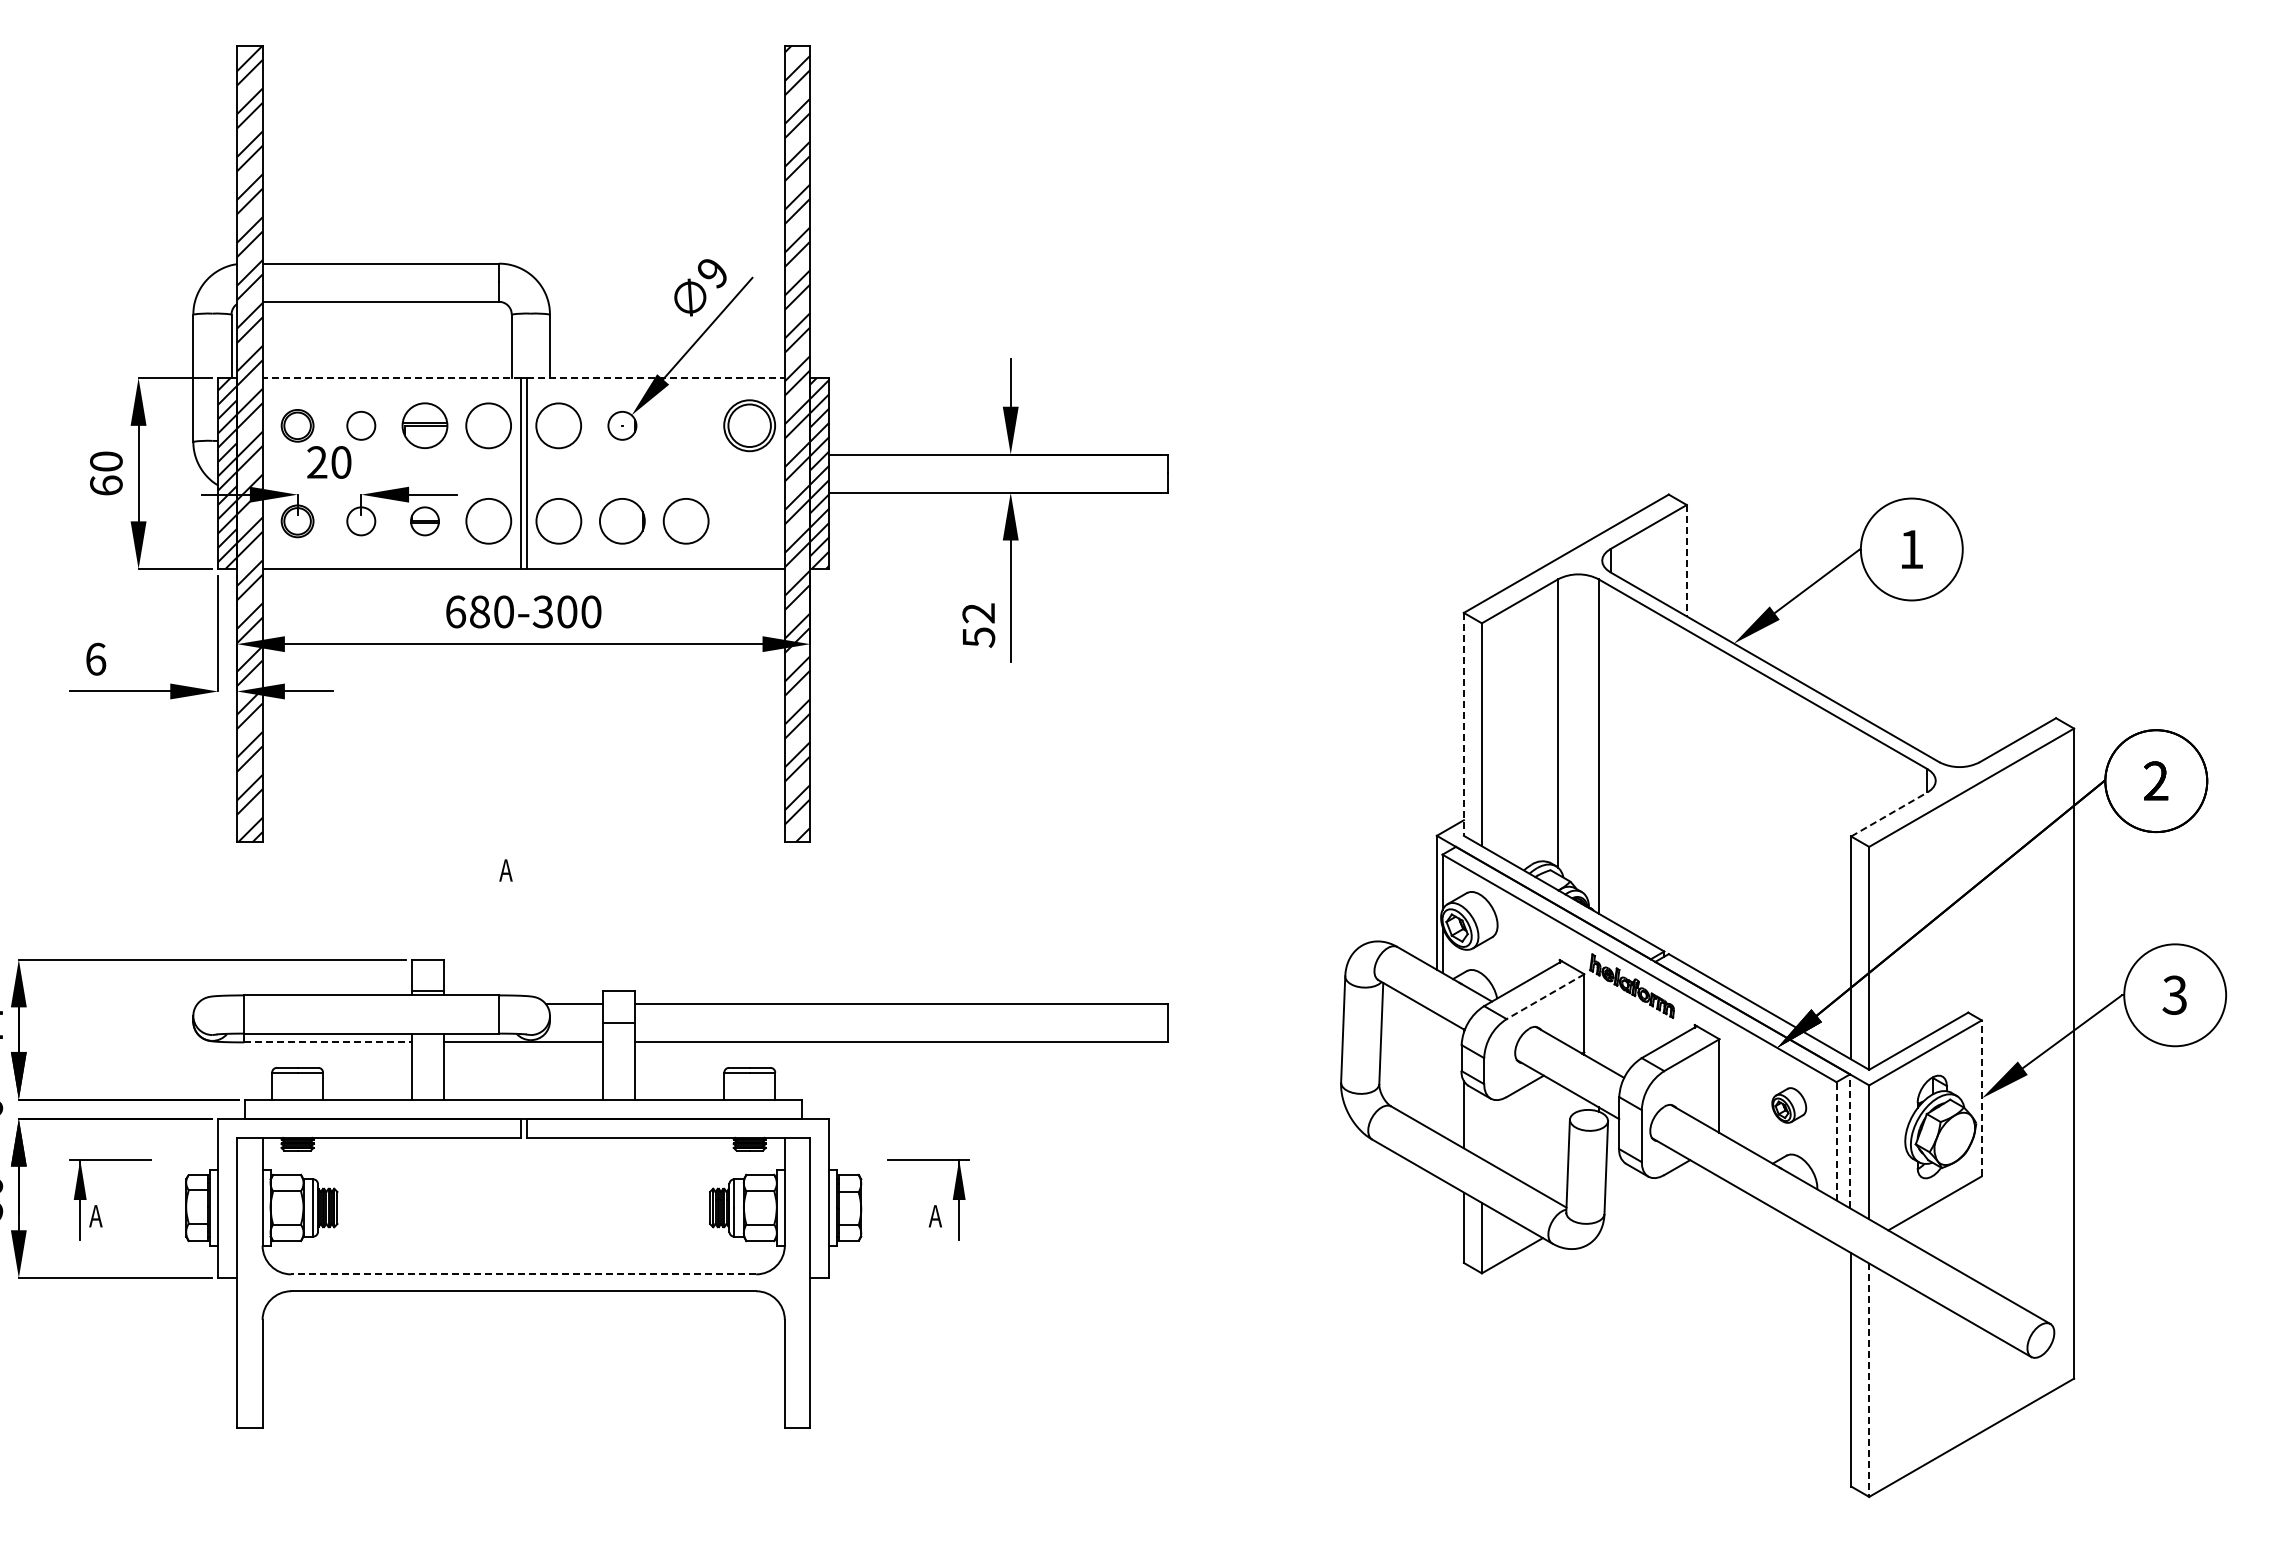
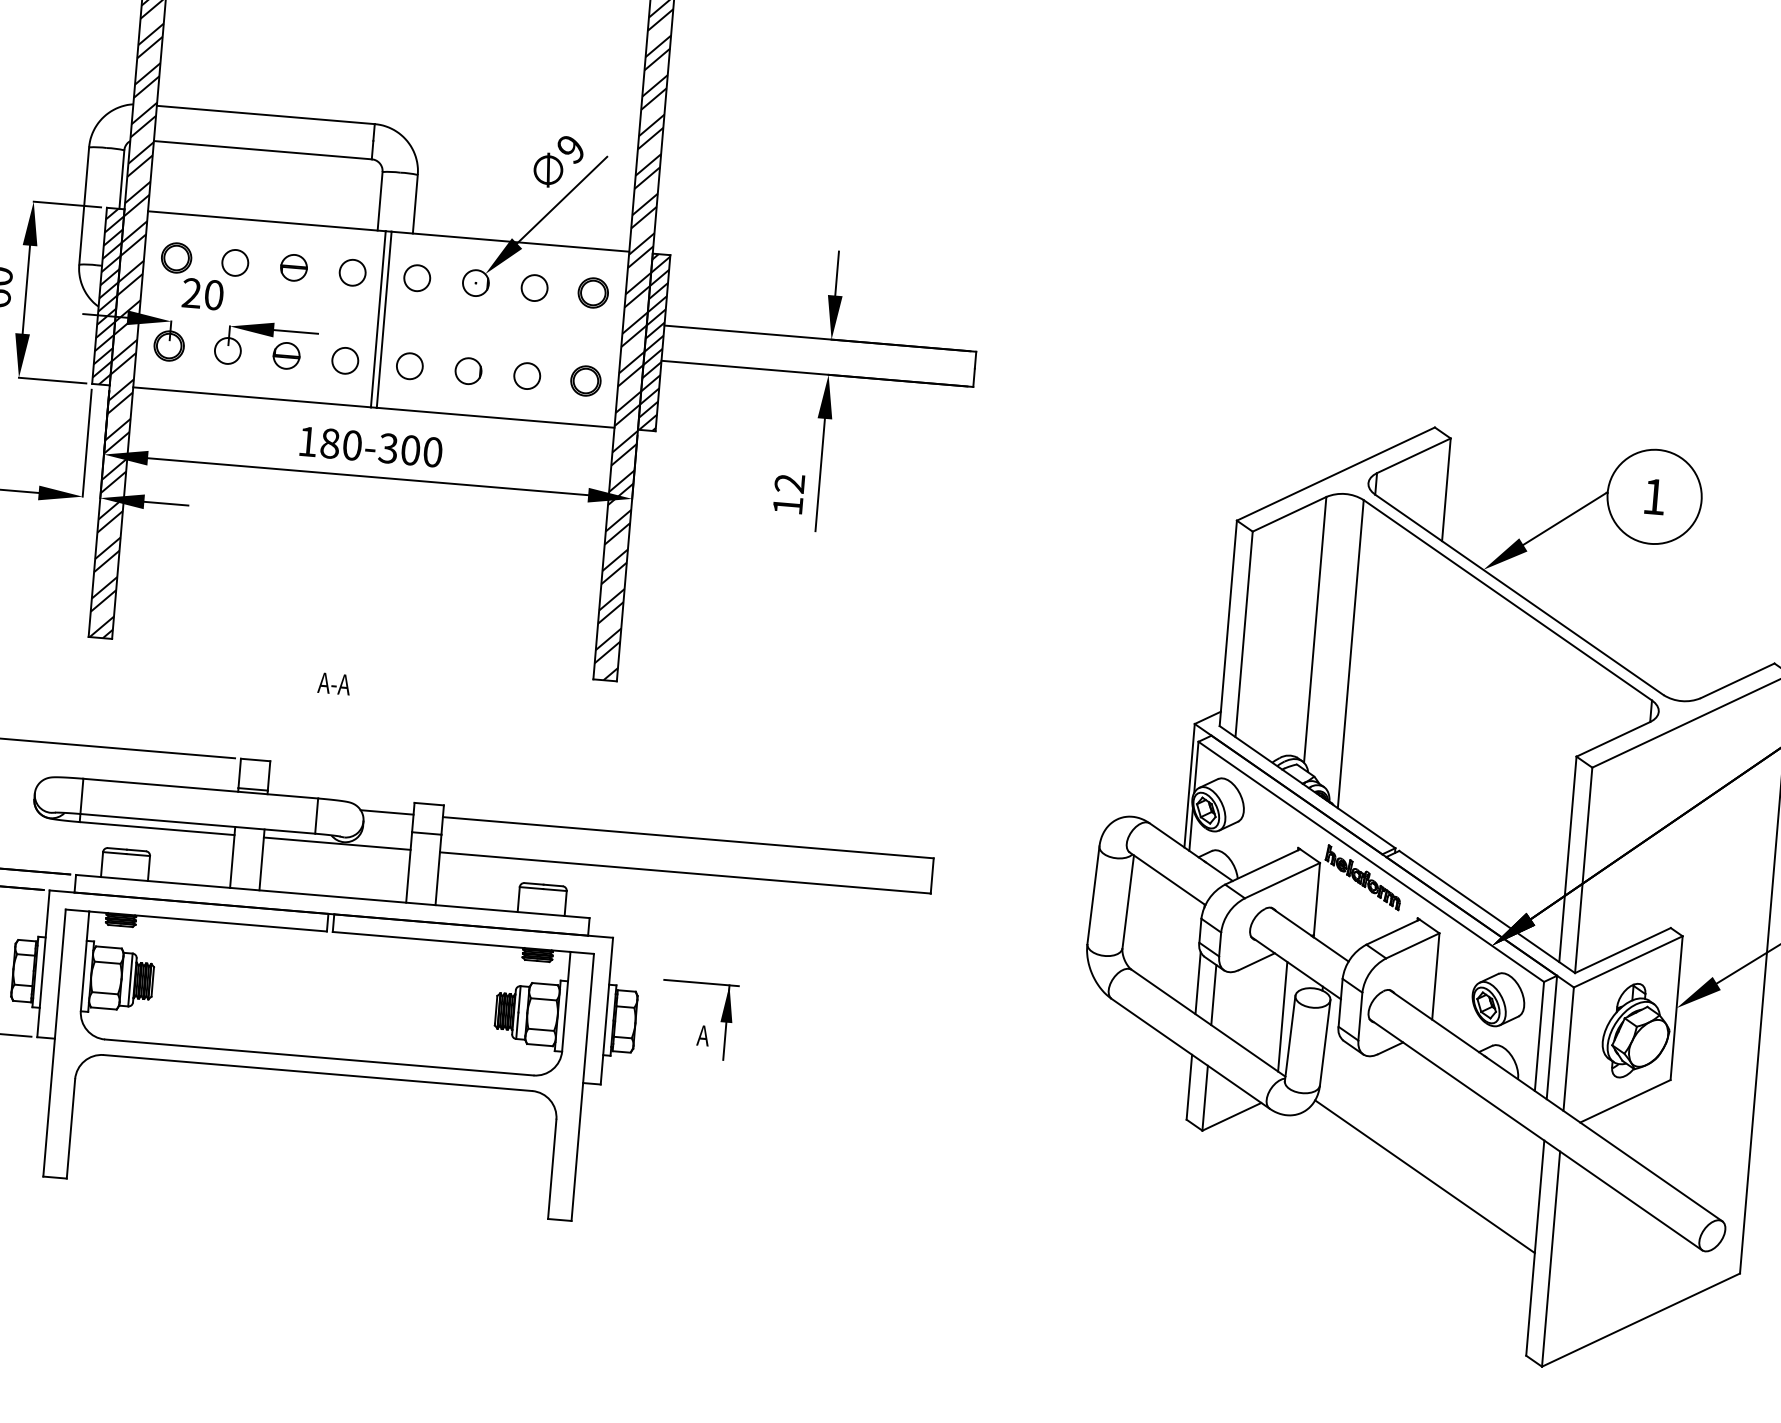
line: (391, 378) -> (266, 221), dashed -> solid
line: (655, 378) -> (510, 242), dashed -> solid
part: (424, 425) -> (293, 267), size x0.62
circle: (488, 425) -> (352, 272), size x0.62
circle: (558, 425) -> (417, 277), size x0.62
circle: (685, 425) -> (534, 287), added
part: (749, 425) -> (593, 292), size x0.62
circle: (488, 521) -> (345, 360), size x0.62
circle: (558, 521) -> (409, 366), size x0.62
circle: (622, 521) -> (468, 371), size x0.62
circle: (685, 521) -> (526, 376), size x0.62
part: (749, 521) -> (585, 381), added
line: (1686, 560) -> (1446, 489), dashed -> solid
text: (455, 611) -> (307, 441), 680-300 -> 180-300
text: (979, 637) -> (788, 505), 52 -> 12
line: (1463, 724) -> (1227, 623), dashed -> solid
line: (1889, 814) -> (1613, 739), dashed -> solid
text: (505, 870) -> (333, 683), A -> A-A
line: (1545, 996) -> (1282, 880), dashed -> solid
line: (328, 1042) -> (157, 828), dashed -> solid
line: (1981, 1097) -> (1676, 1007), dashed -> solid
part: (1789, 1105) -> (1498, 999), size x1.67
line: (1481, 1125) -> (1213, 994), added
line: (1836, 1140) -> (1539, 1035), dashed -> solid
line: (1850, 1141) -> (1552, 1037), dashed -> solid
line: (1558, 1142) -> (1283, 1016), added
line: (523, 1274) -> (319, 1057), dashed -> solid
line: (1725, 1302) -> (1424, 1176), added
line: (1869, 1380) -> (1551, 1259), dashed -> solid

